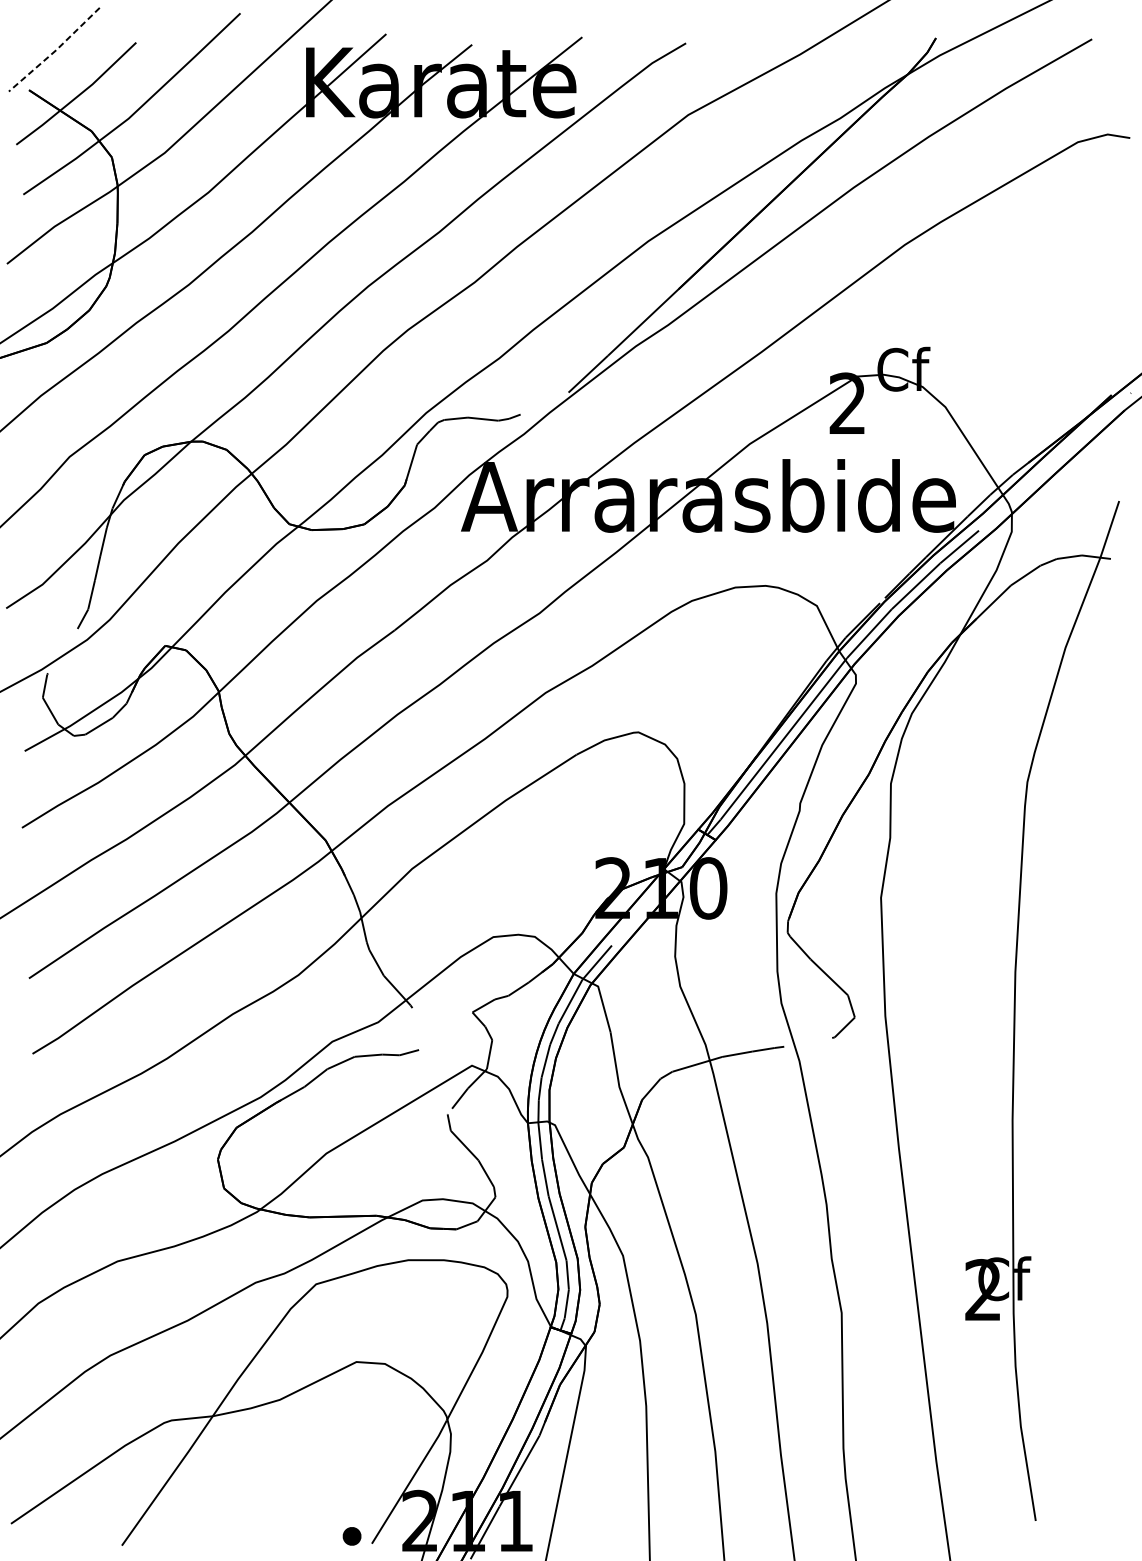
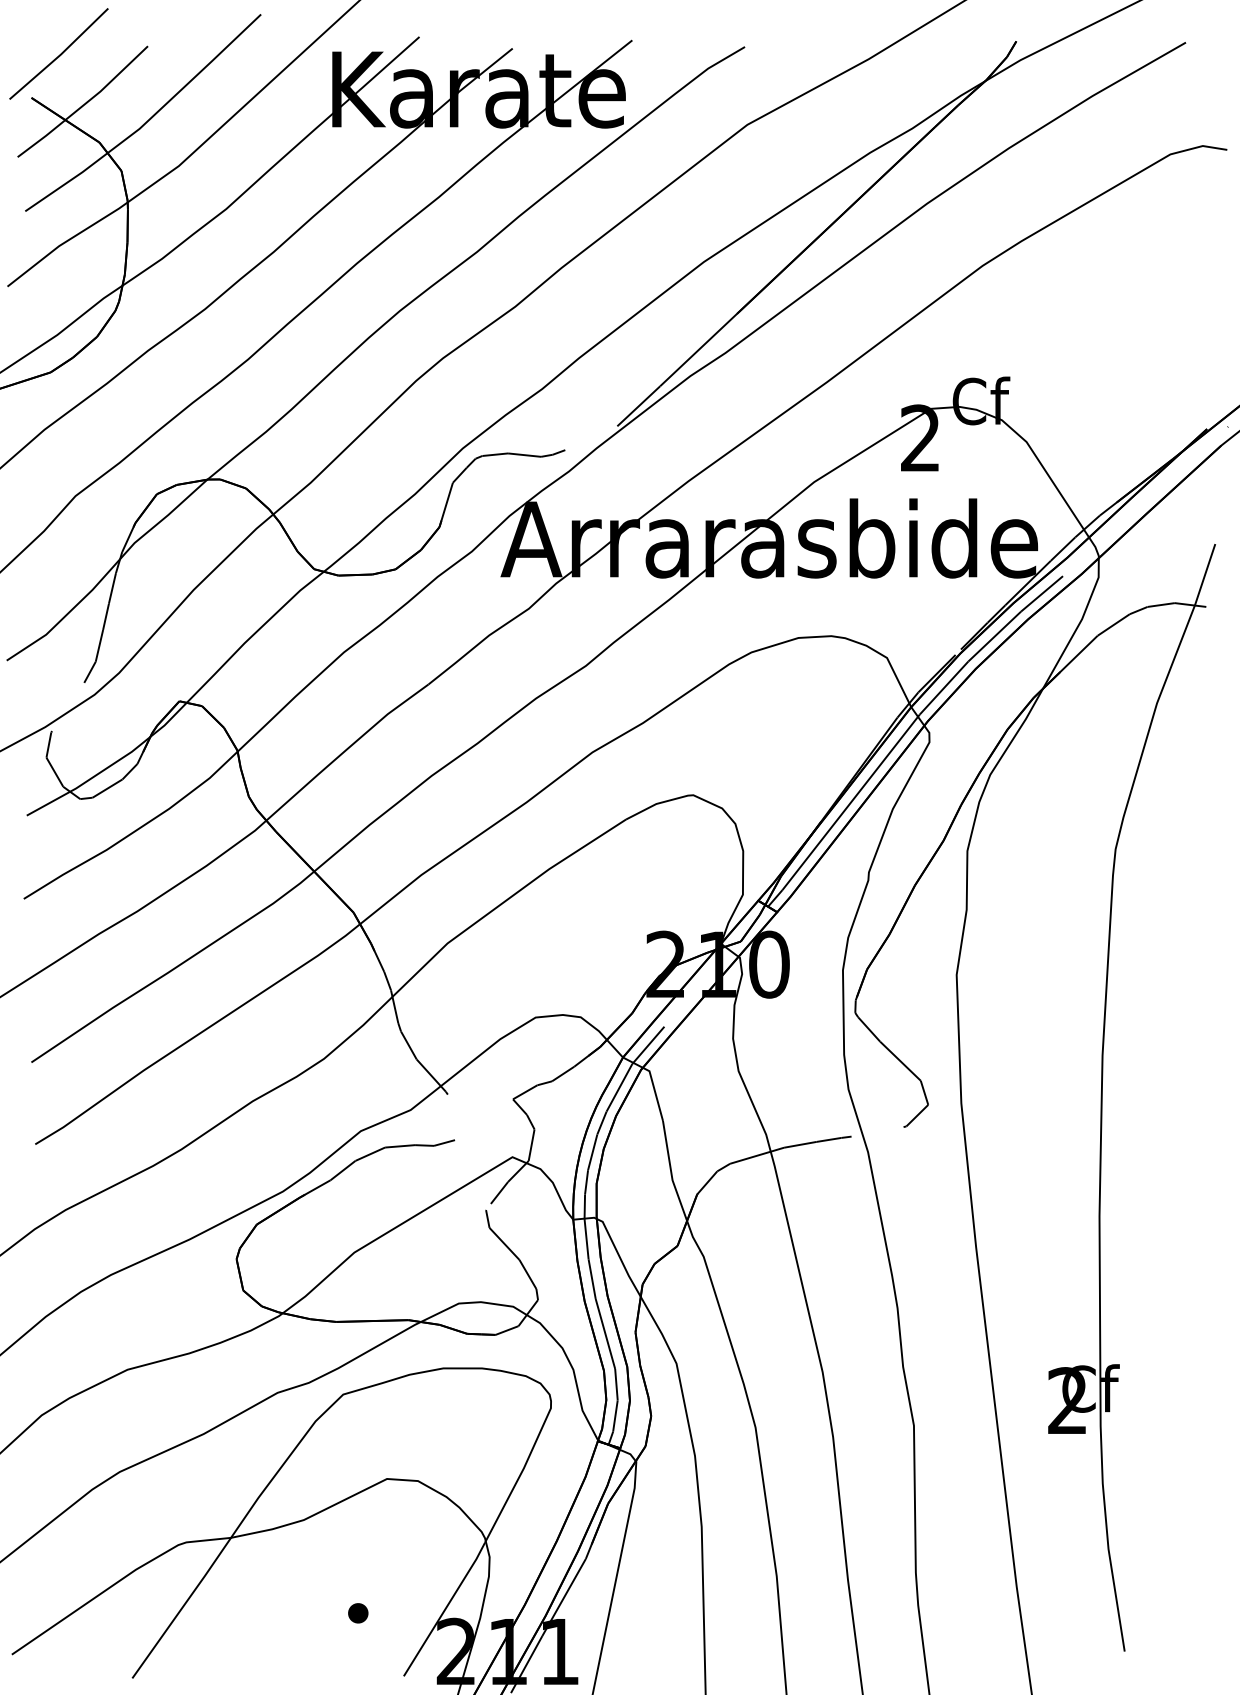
line: (55, 51) -> (60, 55), dashed -> solid
part: (352, 1536) -> (358, 1613), moved

